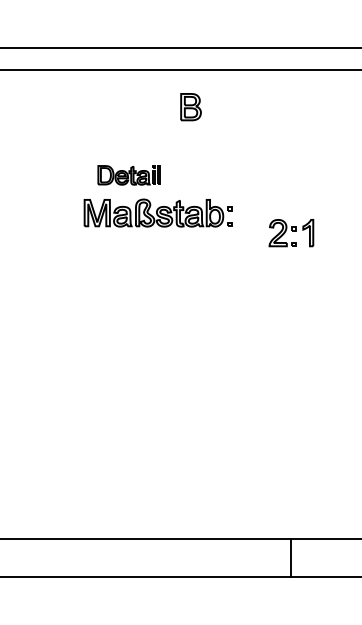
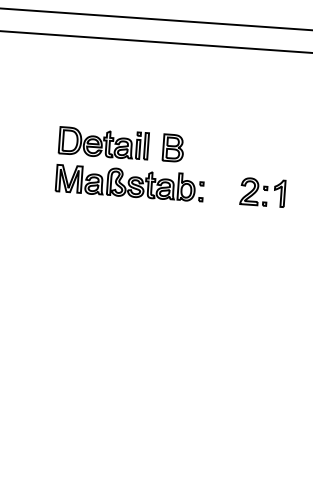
part: (190, 107) -> (172, 148), moved
part: (129, 175) -> (103, 143), size x1.43
part: (291, 233) -> (262, 192), moved

